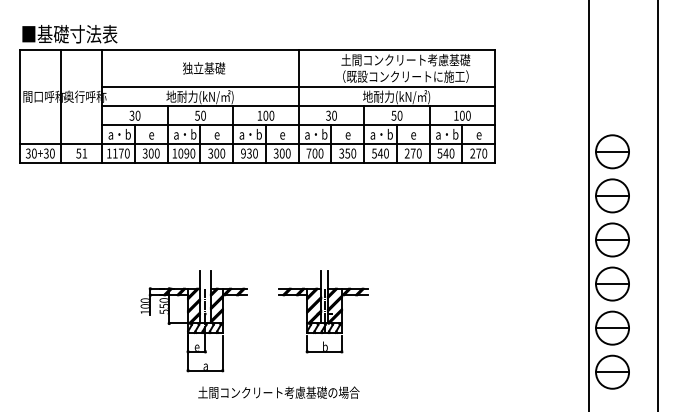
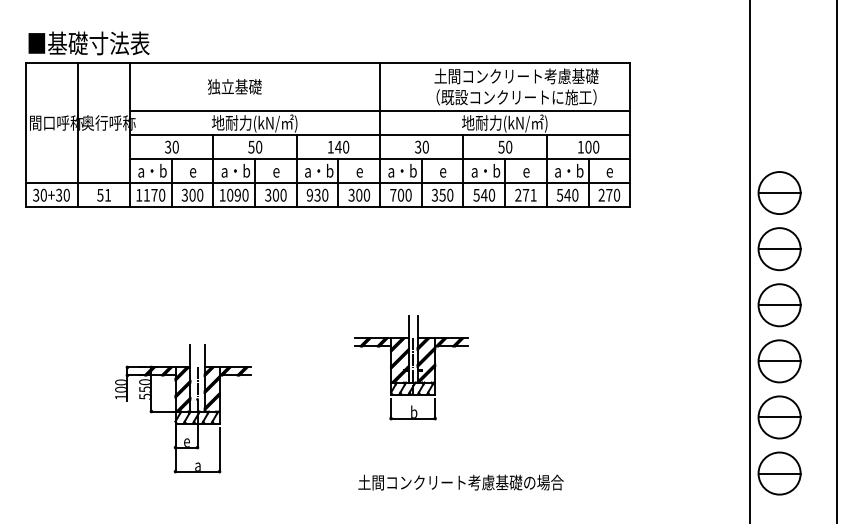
text: (203, 68) -> (234, 86), moved
text: (265, 115) -> (338, 146), 100 -> 140
text: (419, 152) -> (533, 194), 270 -> 271
part: (323, 311) -> (411, 367), moved
part: (194, 321) -> (183, 408), moved
text: (278, 392) -> (460, 482), moved

